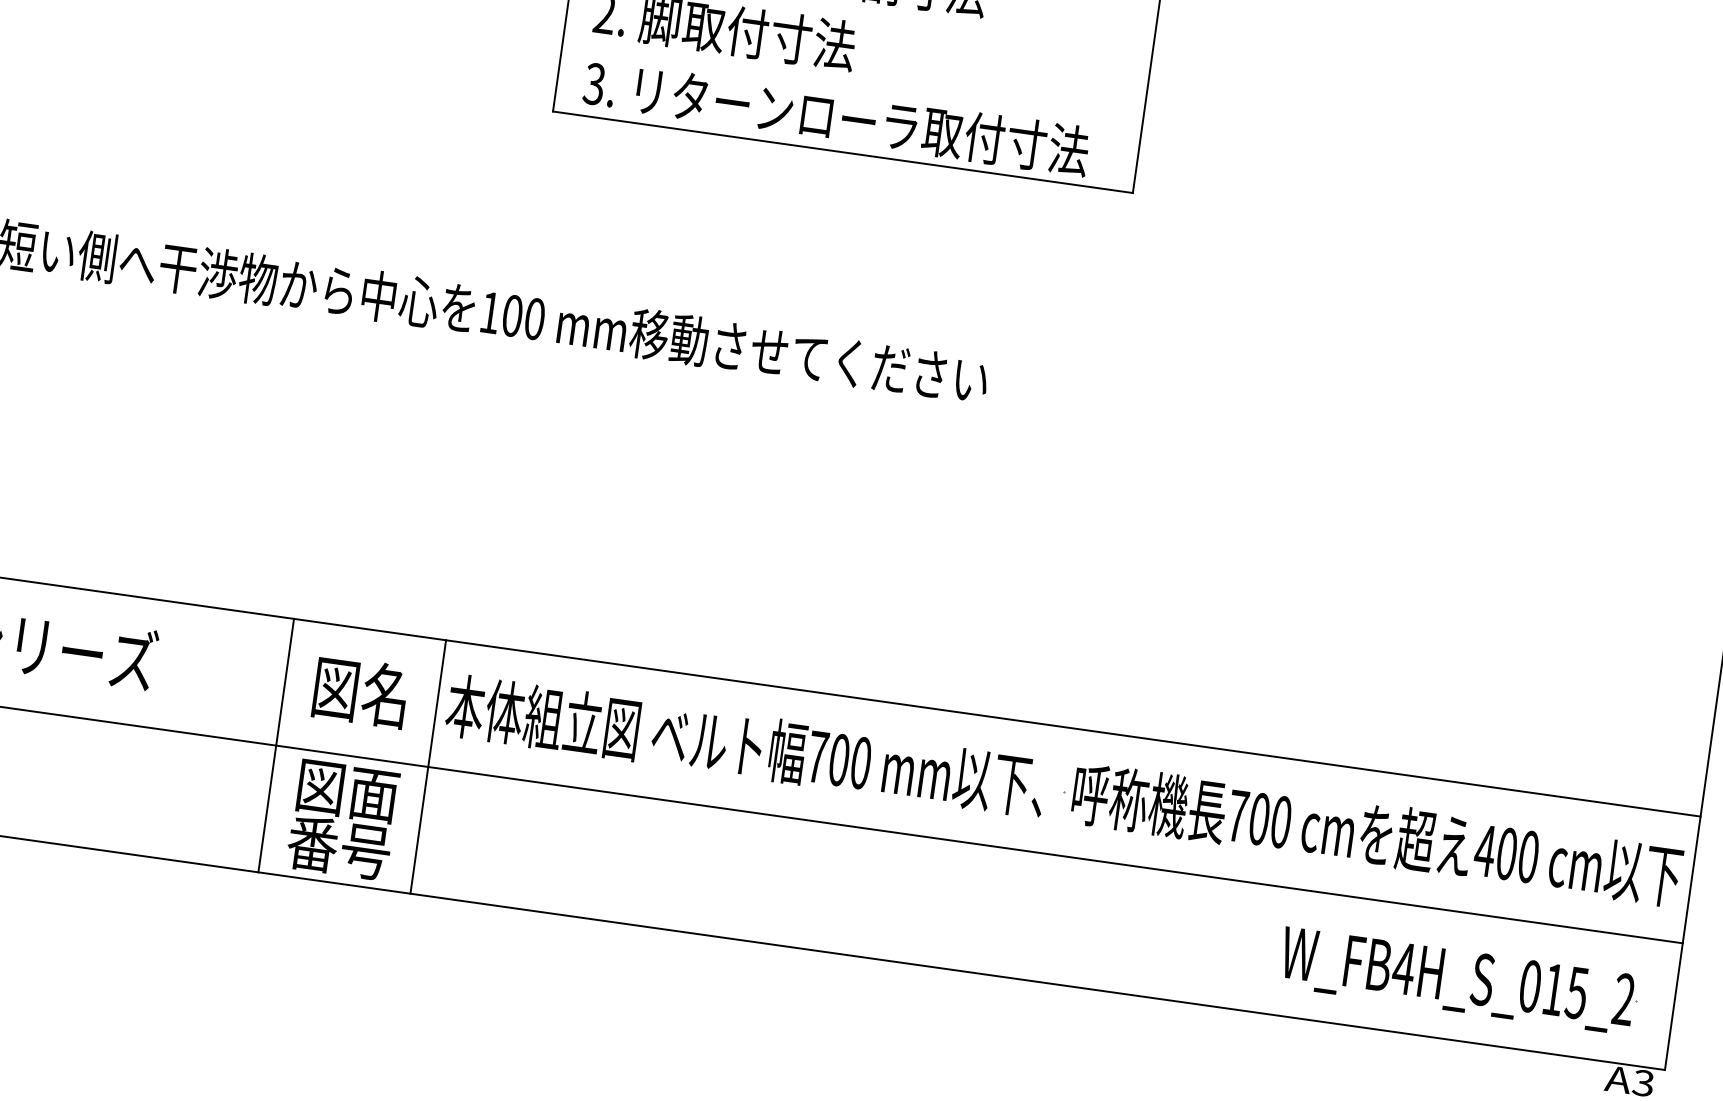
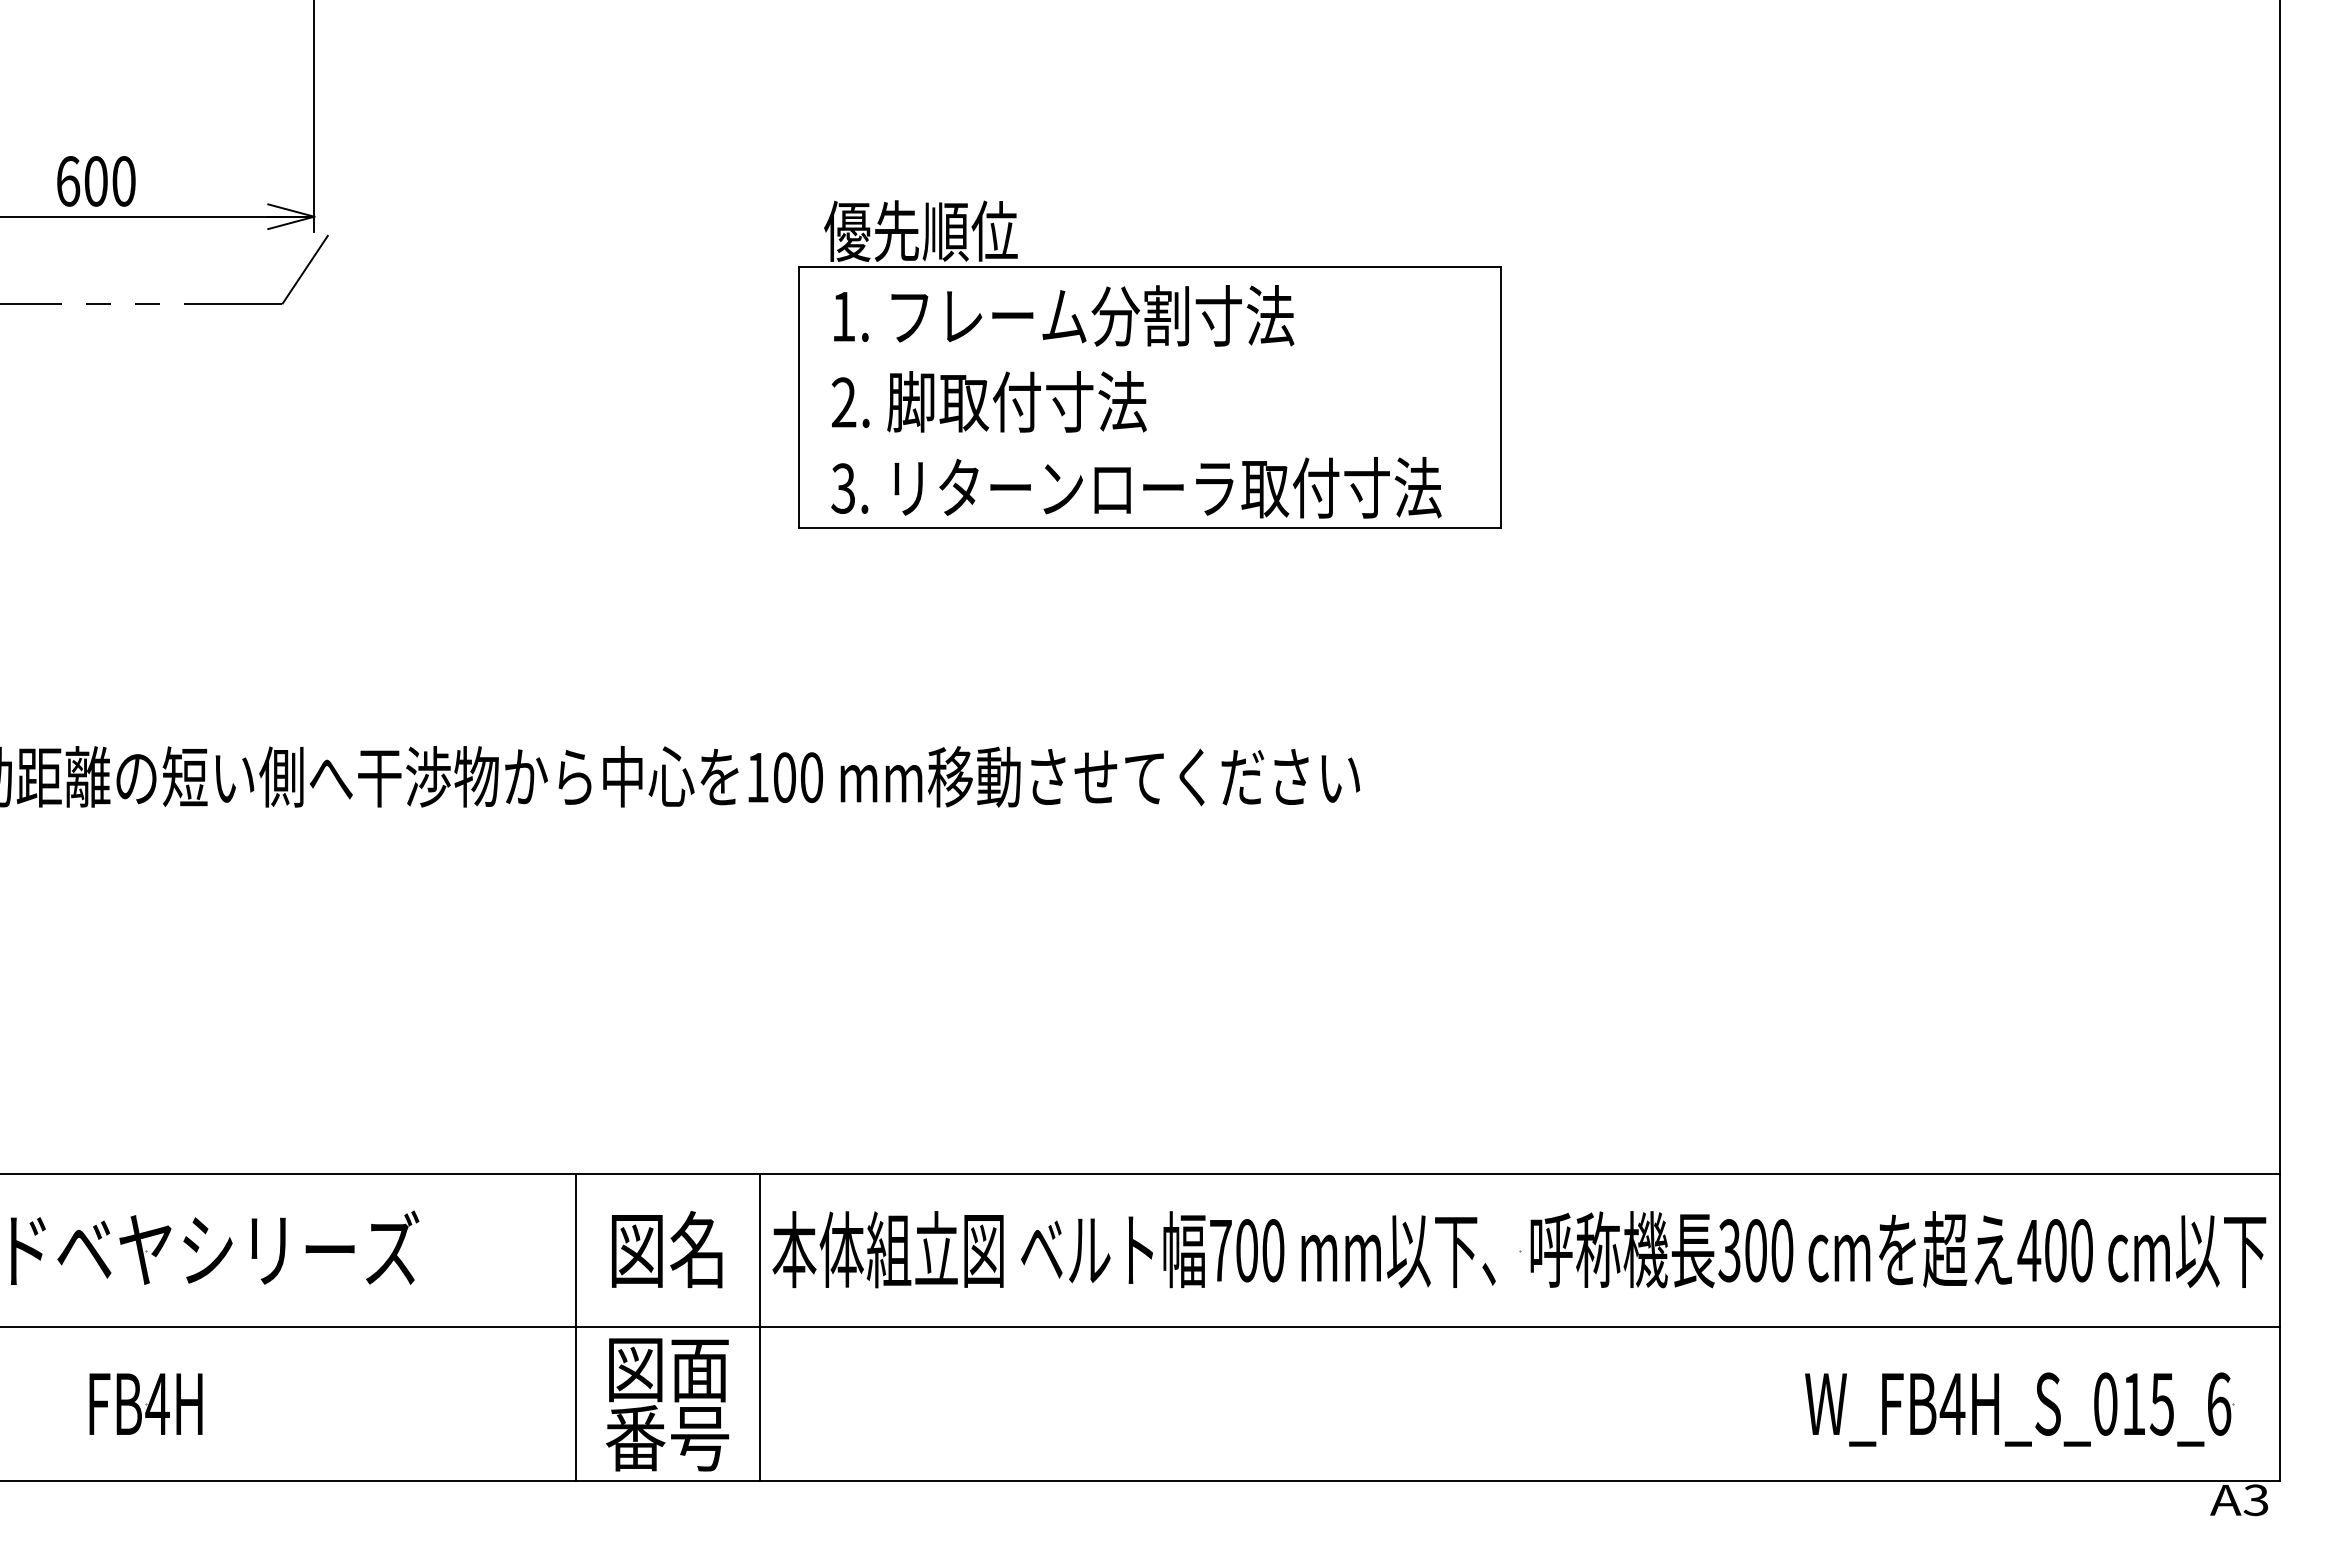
text: (1237, 815) -> (1729, 1250), 700 -> 300
text: (1624, 999) -> (2219, 1403), W_FB4H_S_015_2 -> W_FB4H_S_015_6

